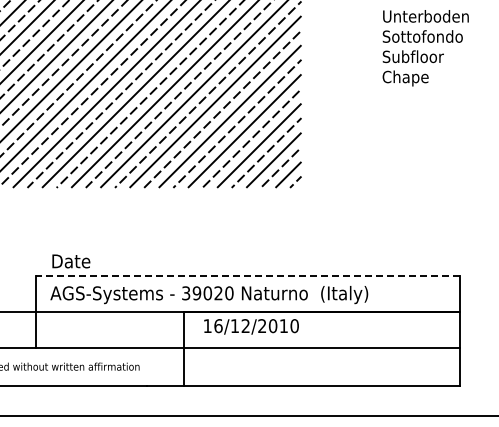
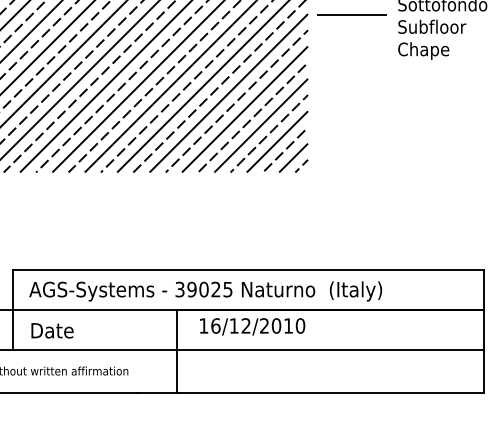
line: (341, 46) -> (352, 15), added
text: (71, 261) -> (52, 330), moved
line: (247, 276) -> (248, 270), dashed -> solid
text: (229, 293) -> (228, 289), 39020 -> 39025

